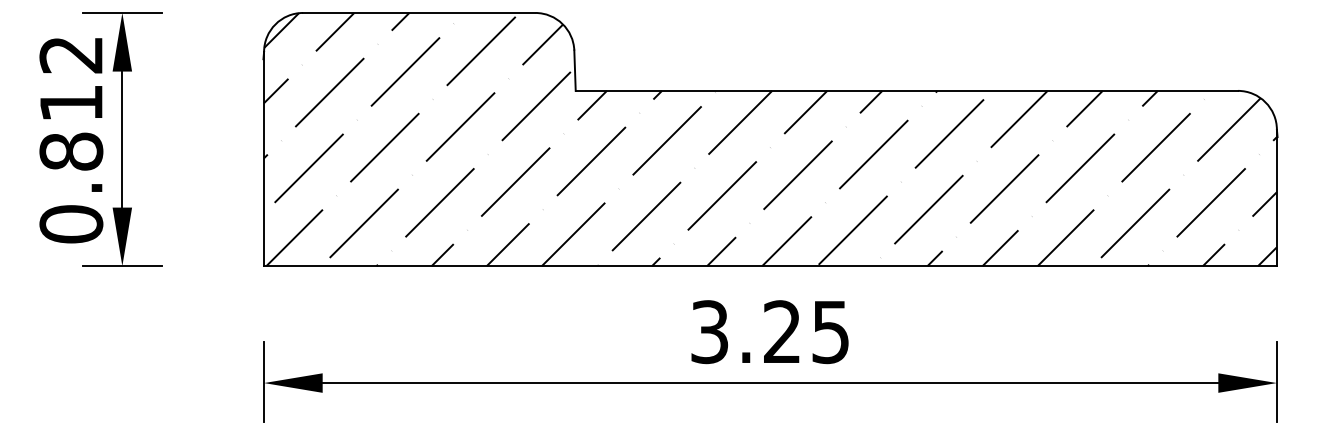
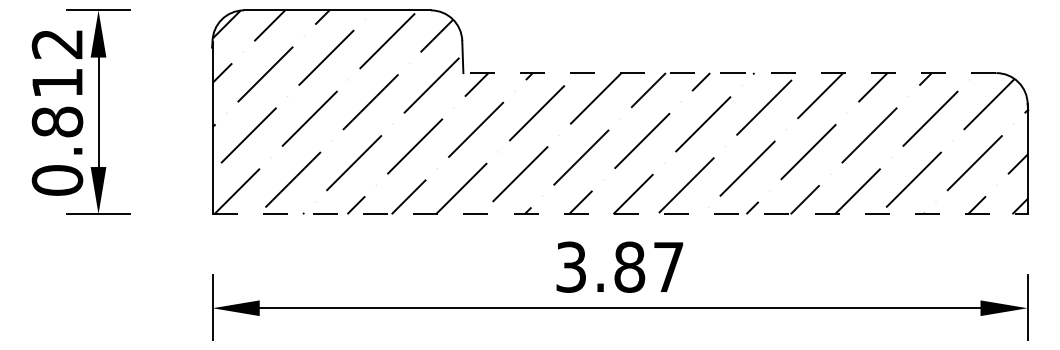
line: (906, 91) -> (729, 73), solid -> dashed
line: (770, 266) -> (620, 214), solid -> dashed
text: (805, 331) -> (648, 266), 3.25 -> 3.87

